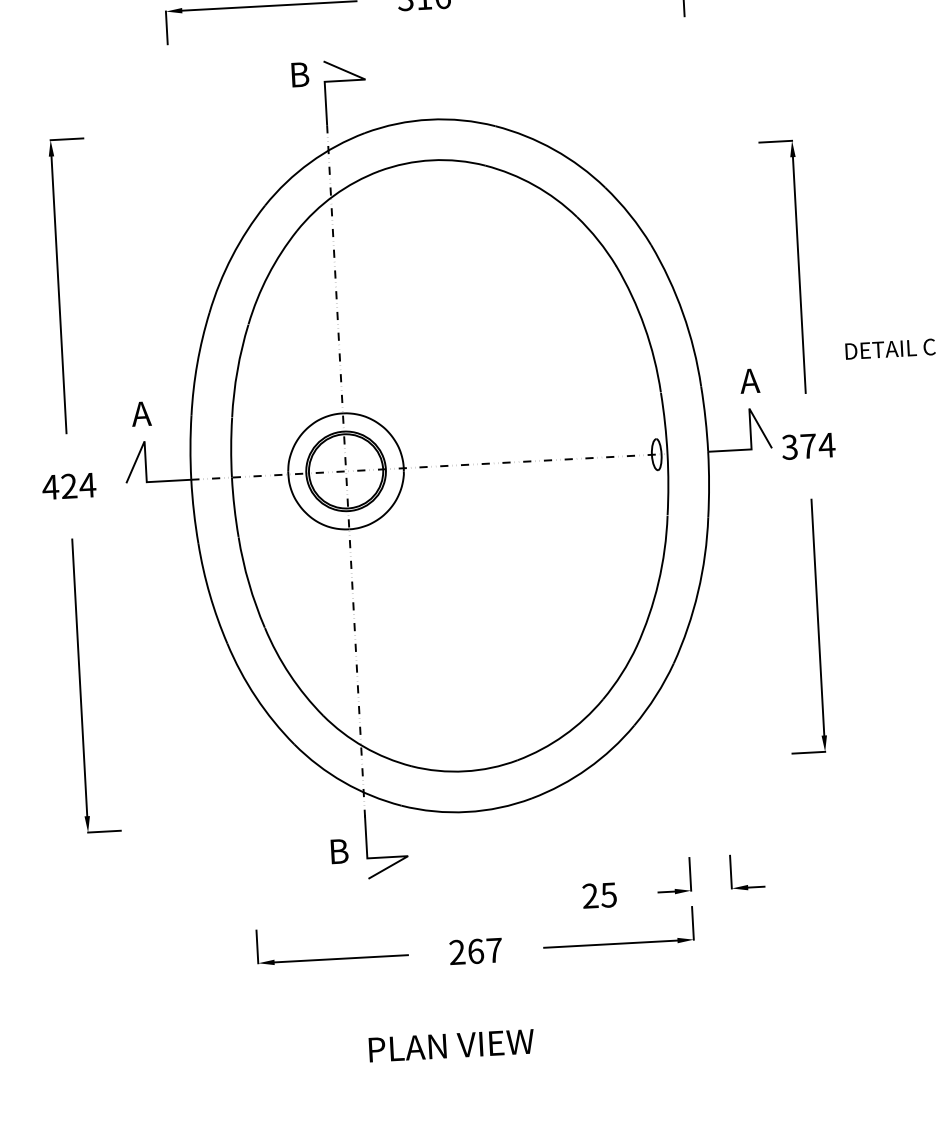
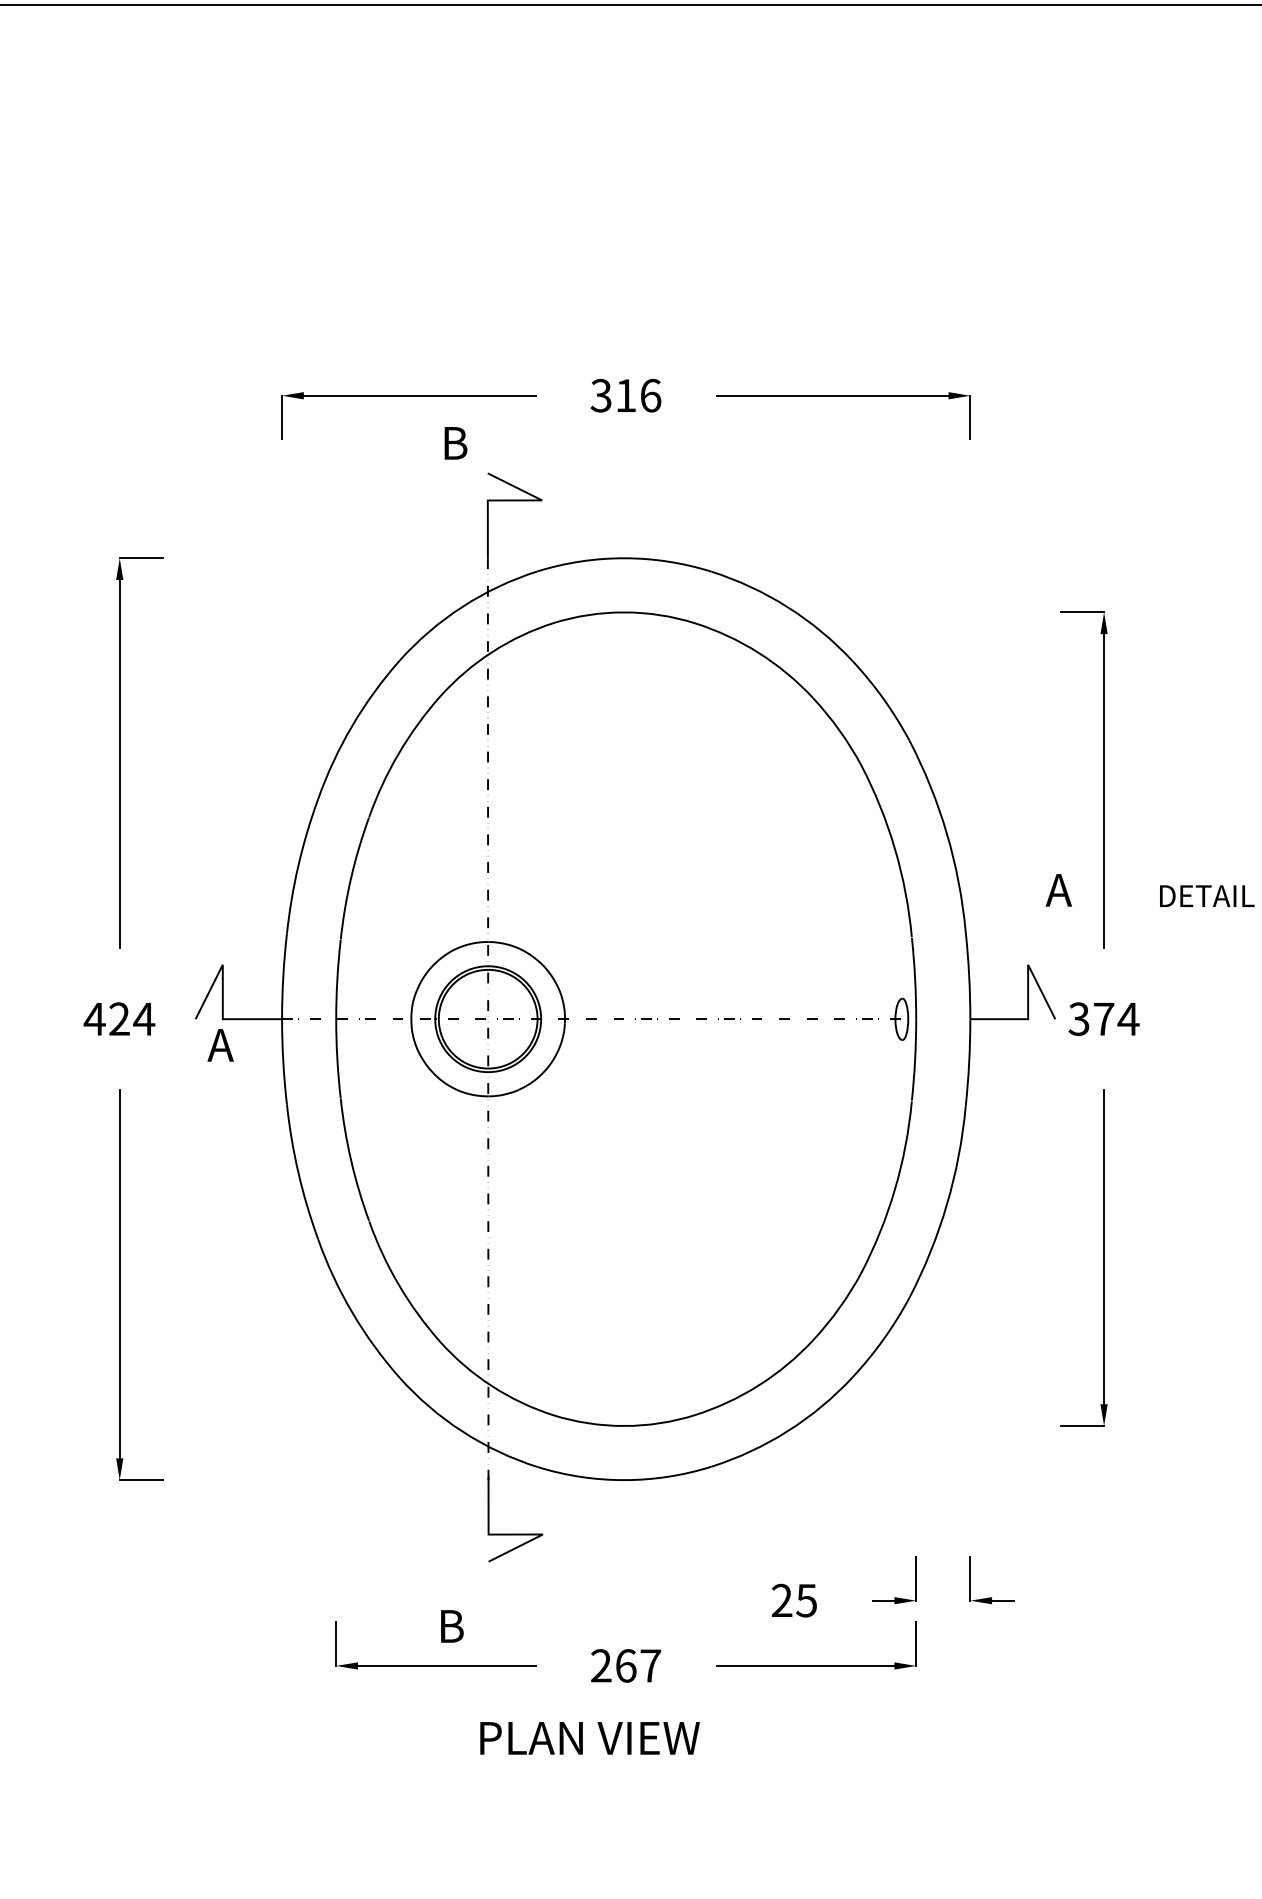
text: (299, 74) -> (455, 443), moved
text: (749, 381) -> (1058, 890), moved
text: (141, 414) -> (220, 1045), moved
text: (339, 851) -> (452, 1626), moved
text: (451, 1045) -> (589, 1738), moved

